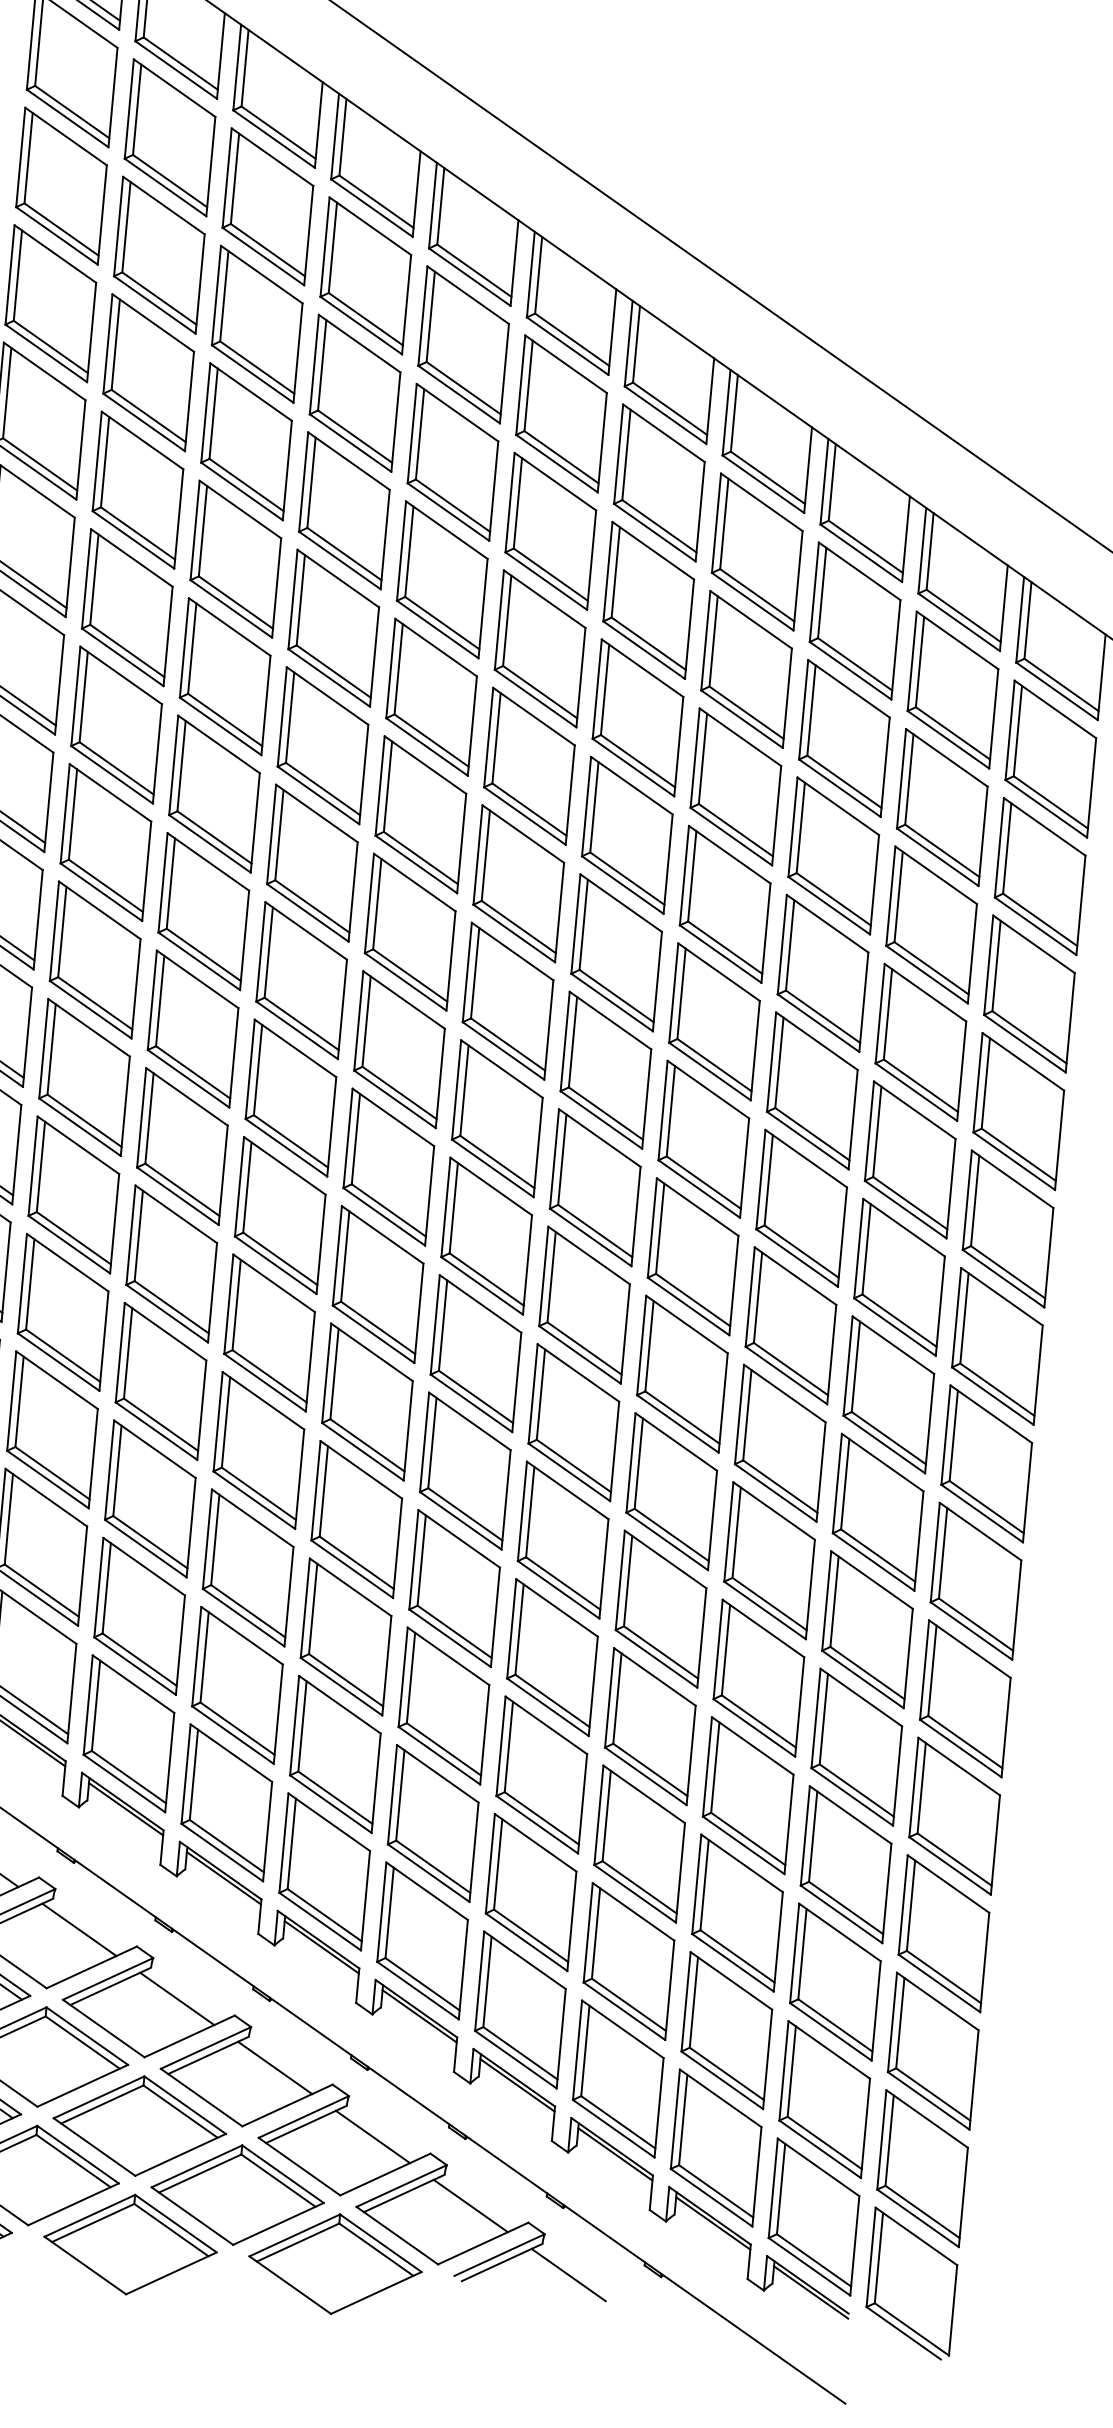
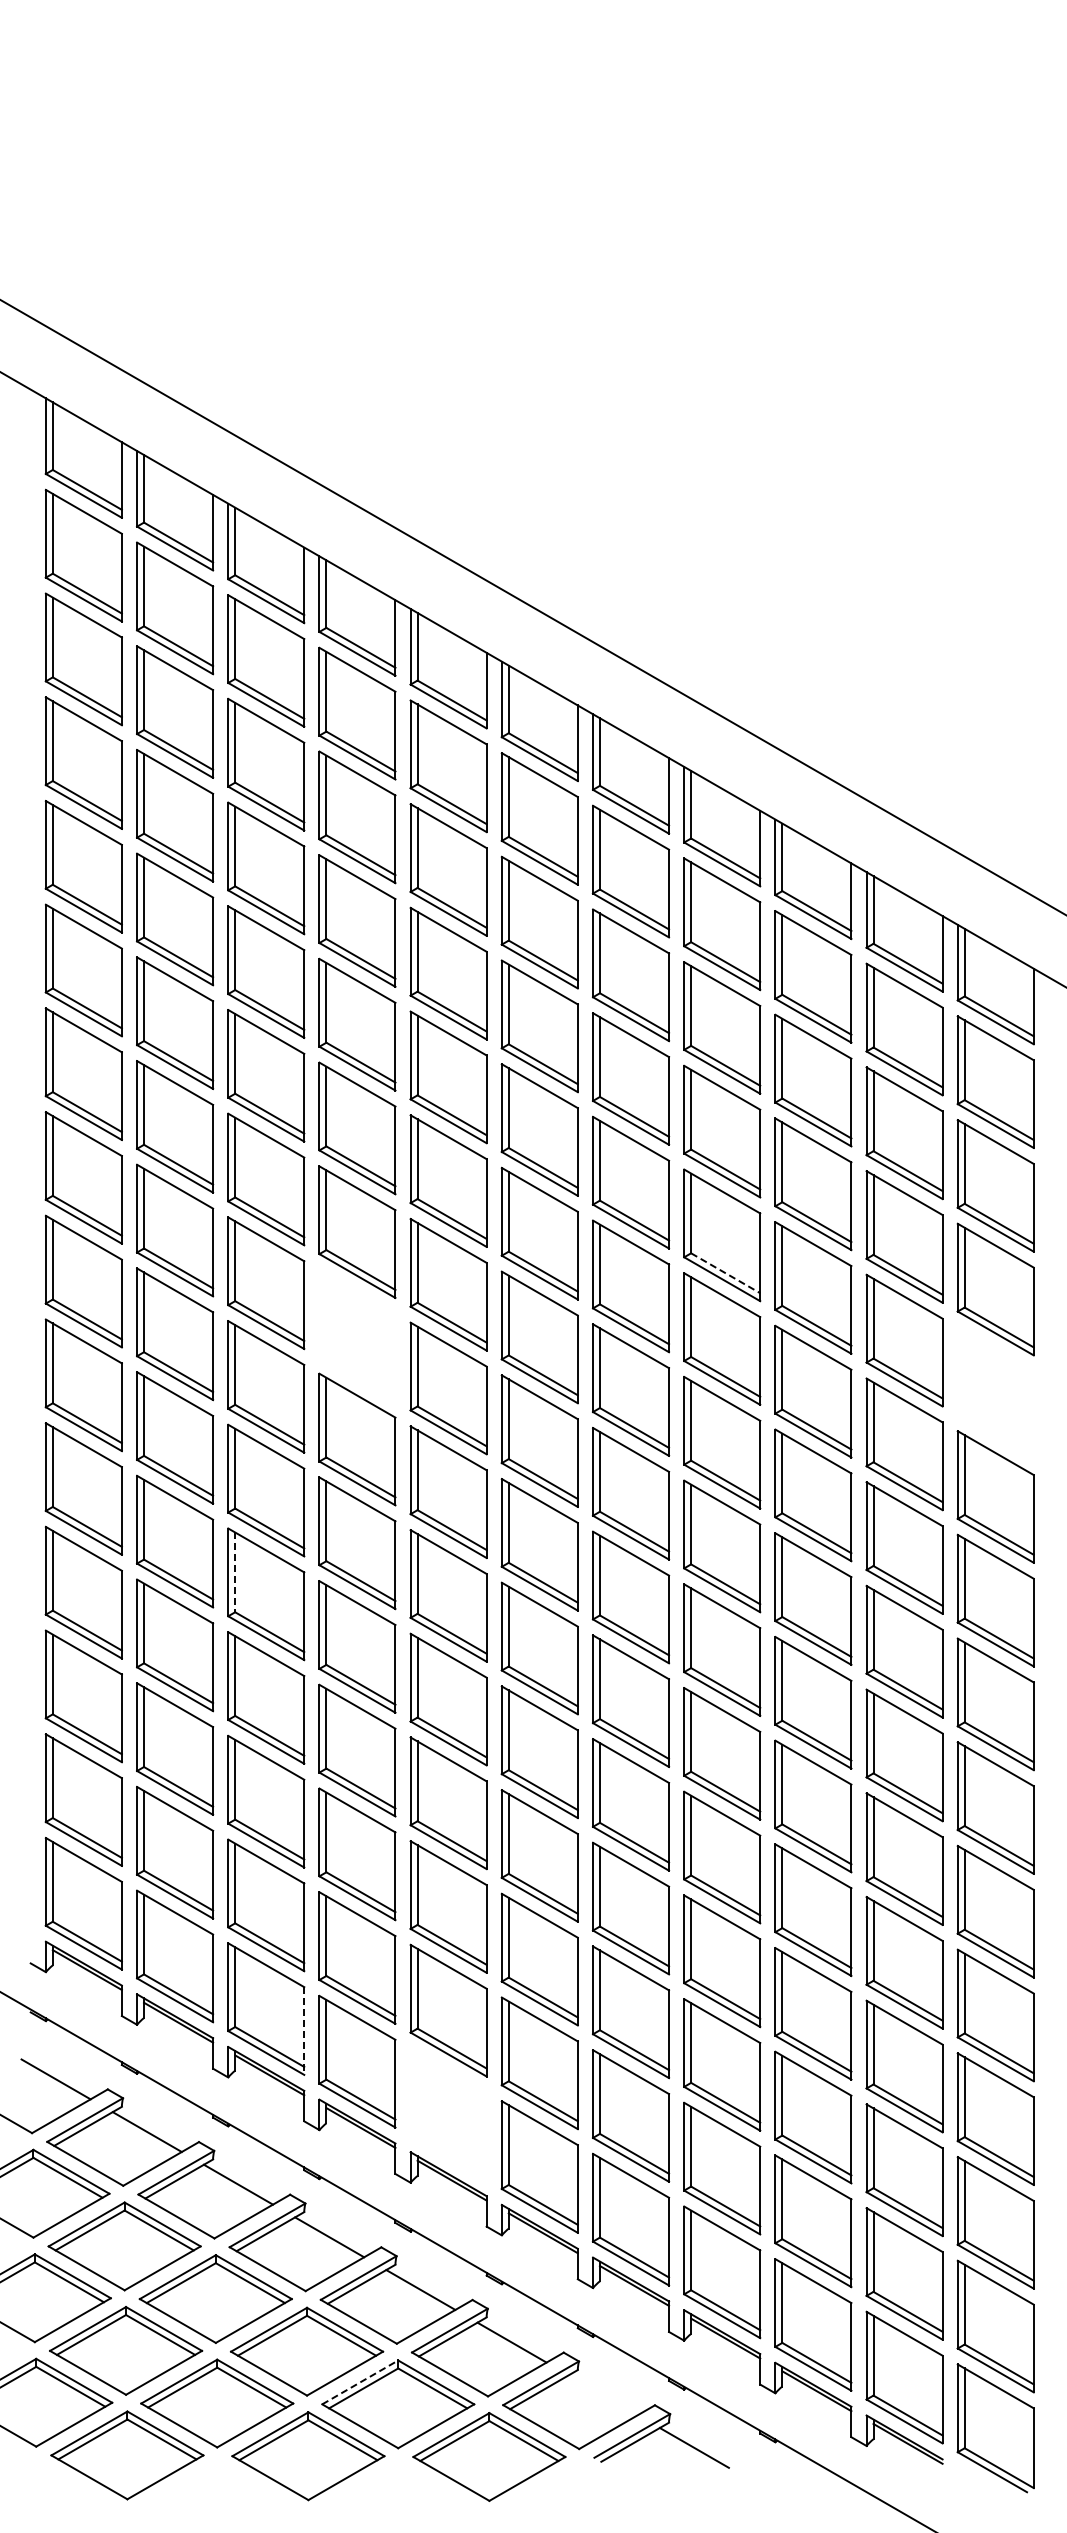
line: (724, 947) -> (725, 1273), solid -> dashed
part: (301, 980) -> (357, 1335), removed
part: (1018, 1110) -> (995, 1392), removed
line: (139, 1236) -> (235, 1572), solid -> dashed
line: (169, 1763) -> (304, 2031), solid -> dashed
part: (324, 1872) -> (448, 2114), removed
line: (197, 2166) -> (360, 2382), solid -> dashed
line: (469, 2206) -> (602, 2395), removed

